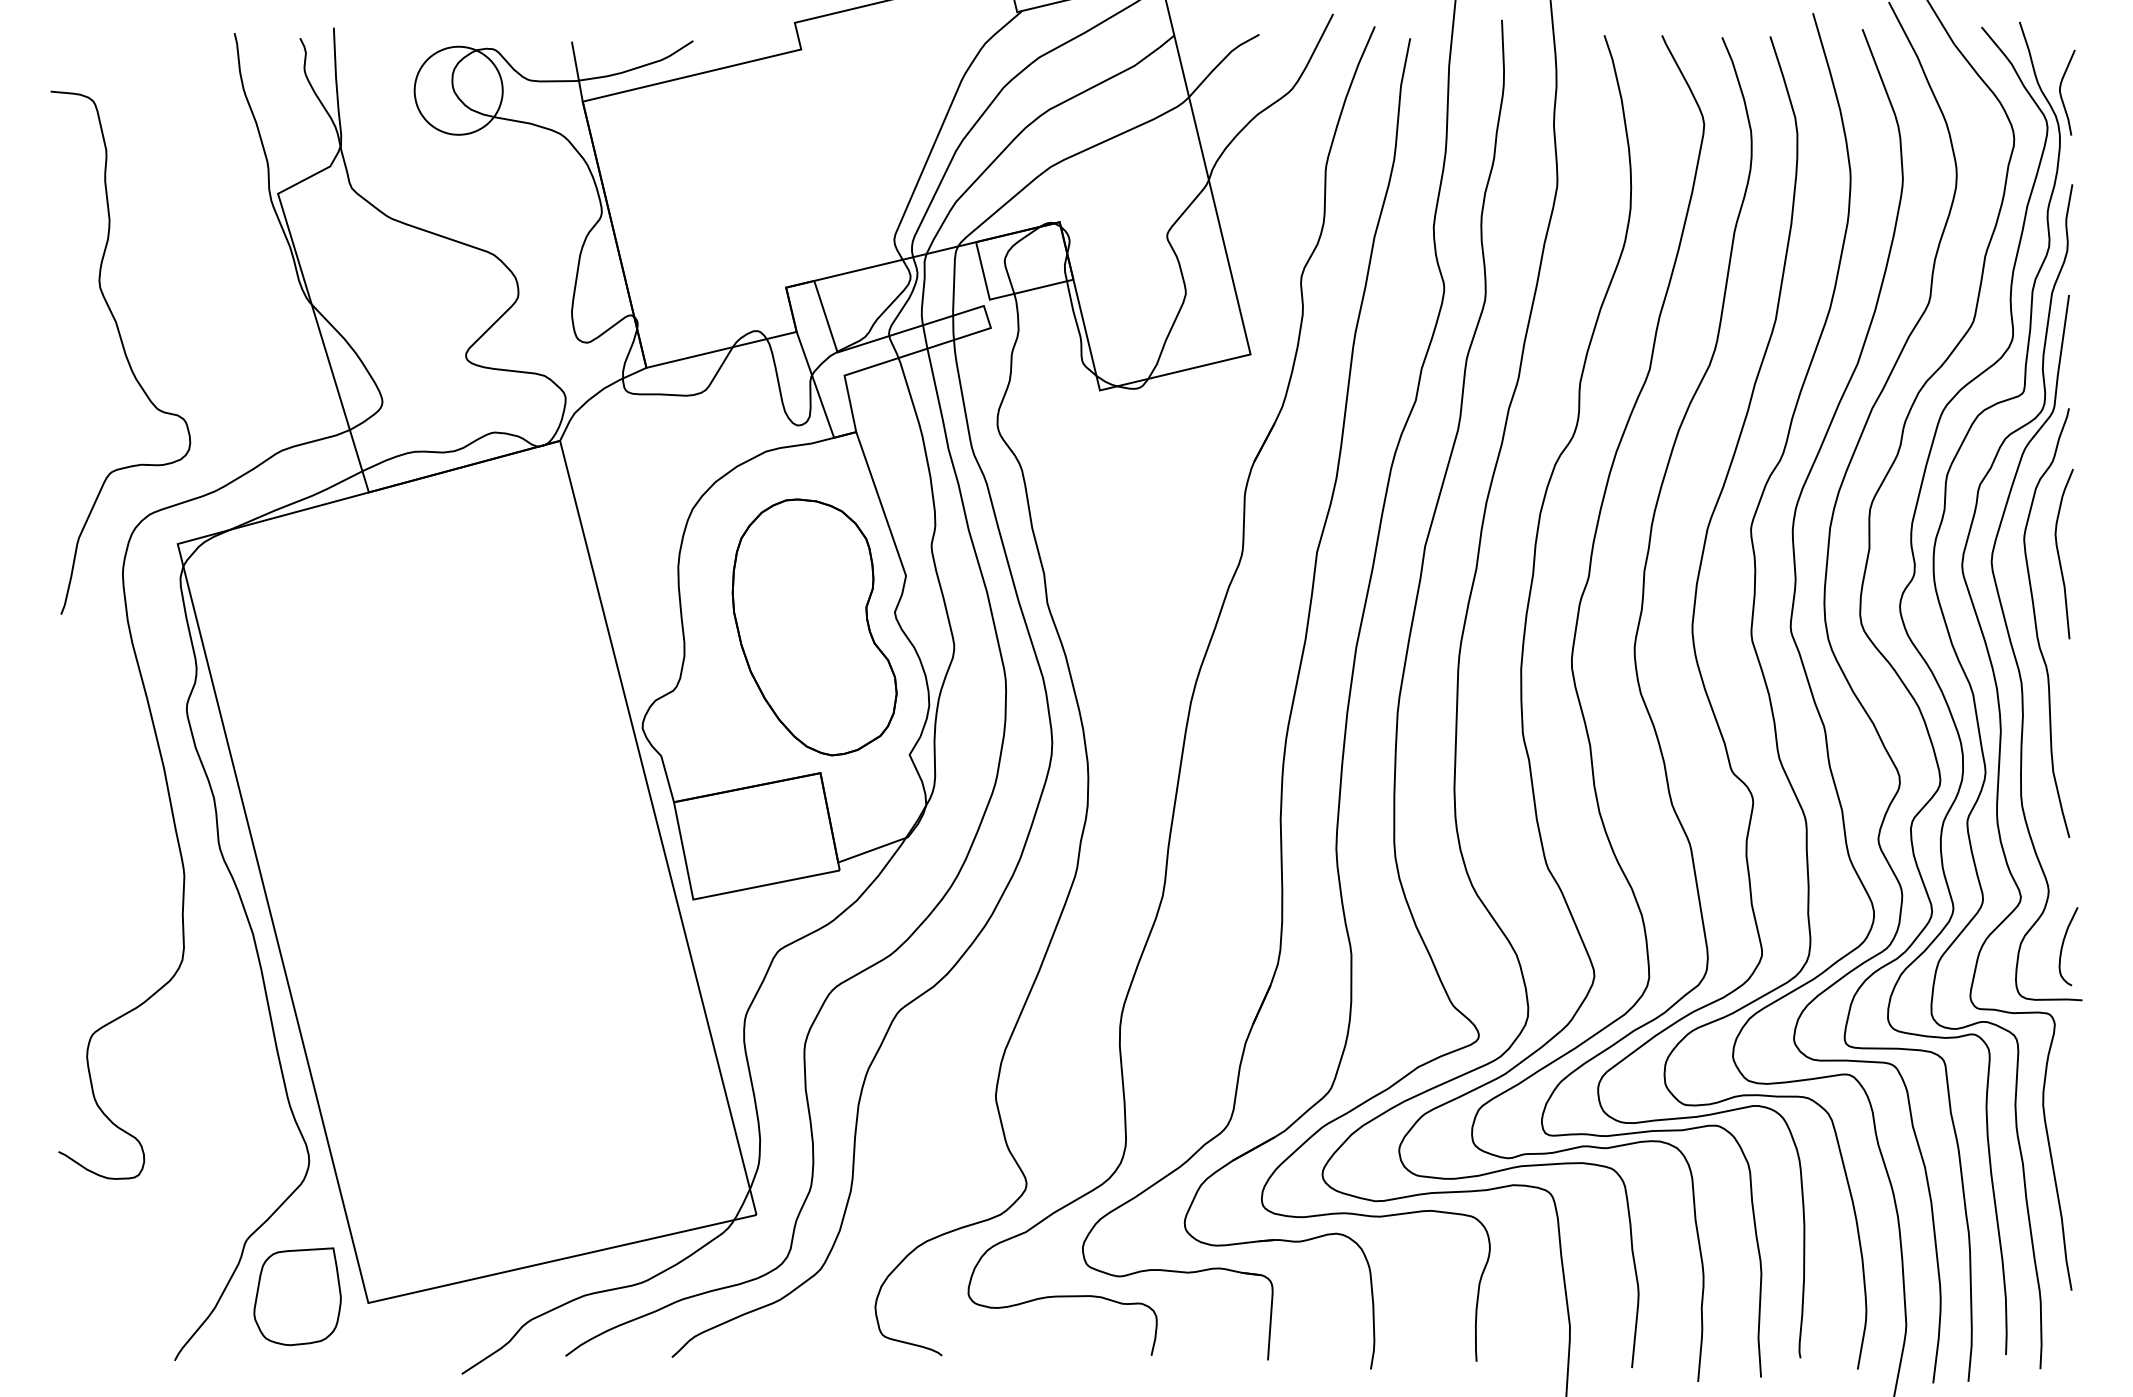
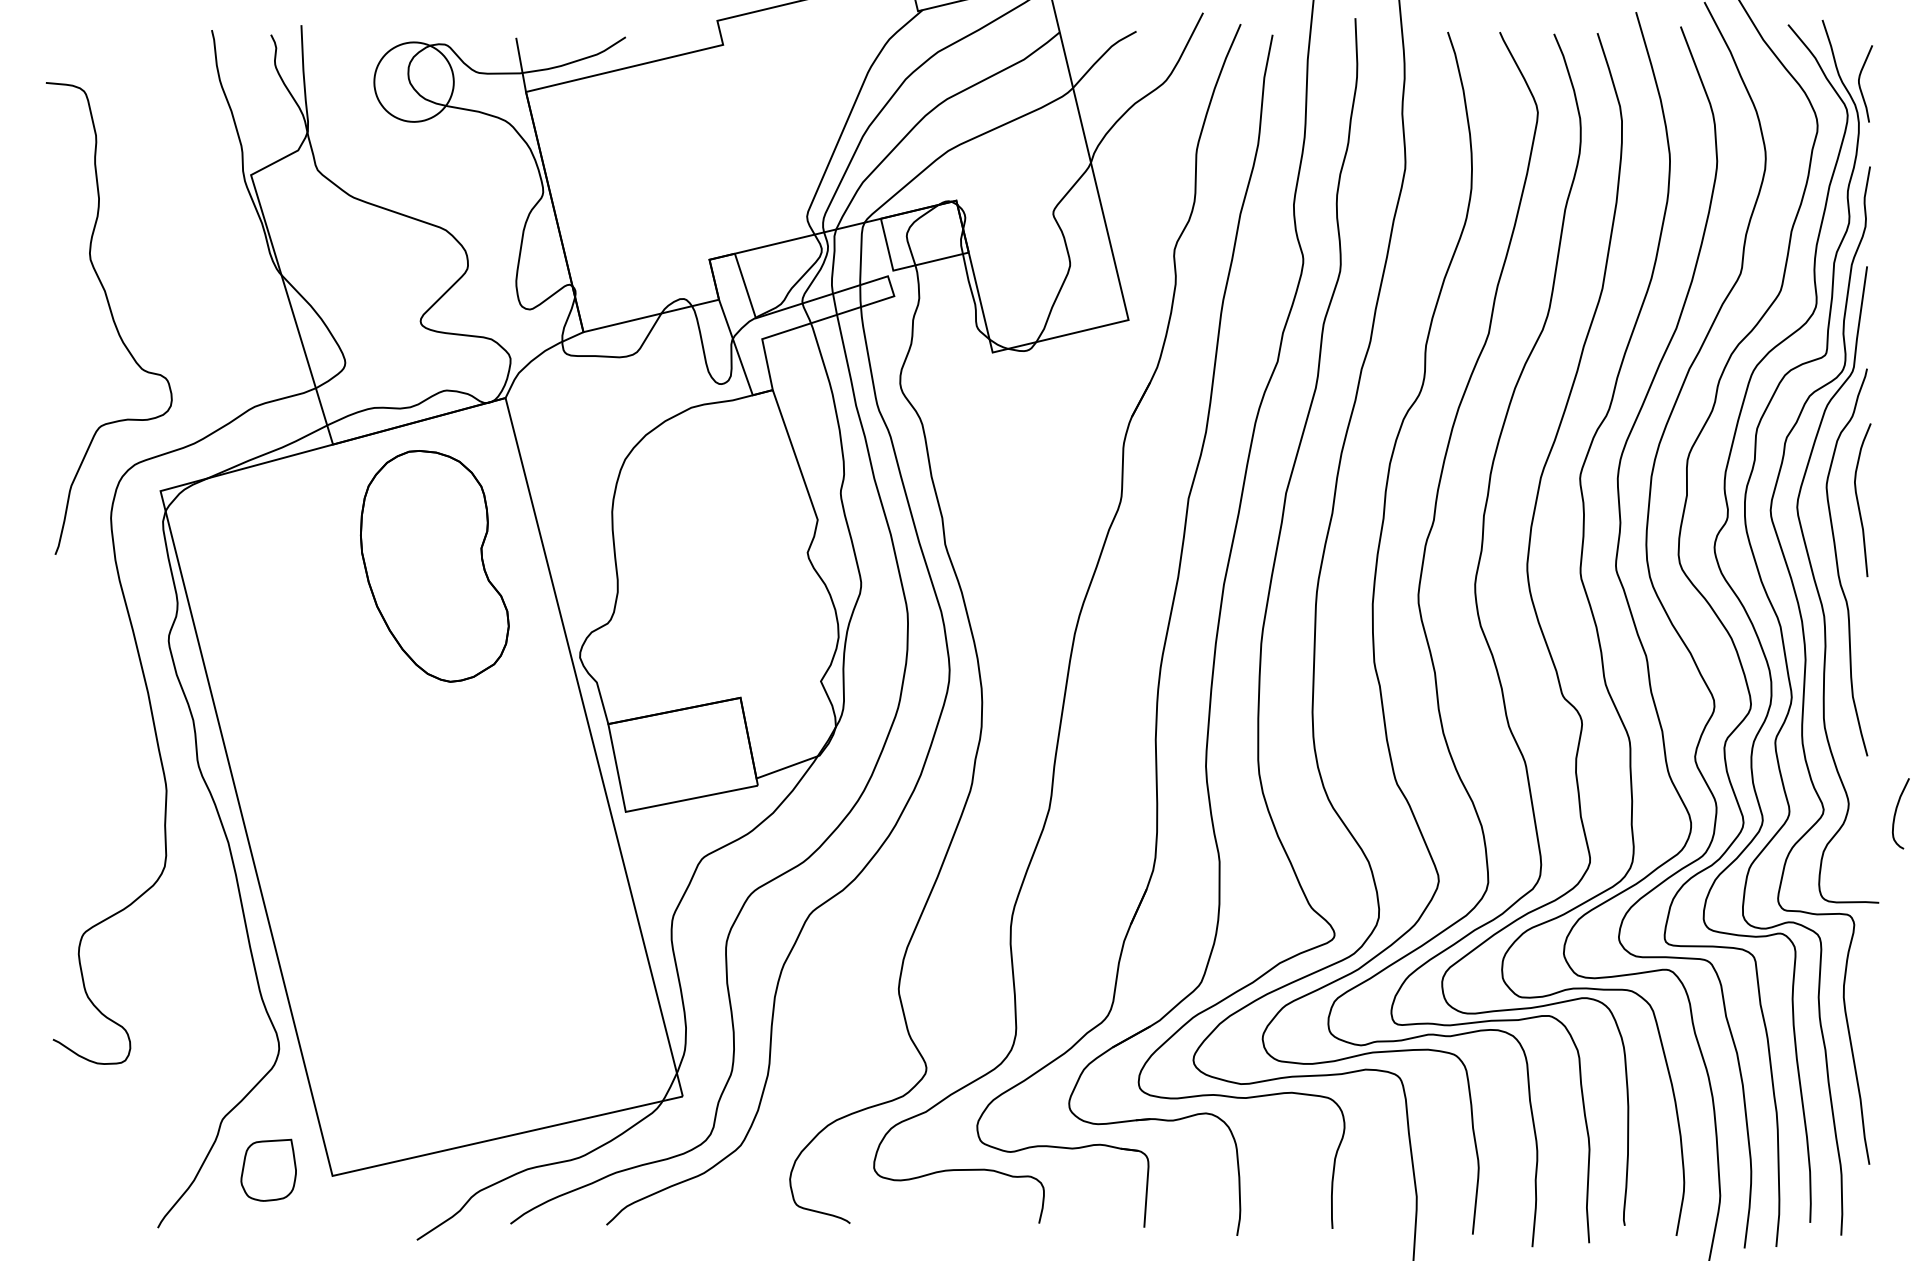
part: (814, 627) -> (434, 566), moved
curve: (2063, 946) -> (1896, 813), moved
part: (297, 1296) -> (268, 1170), size x0.7

